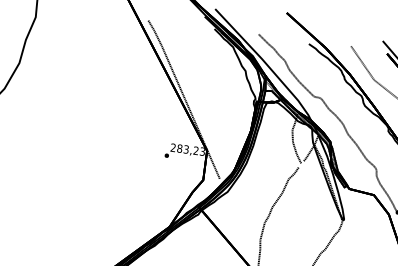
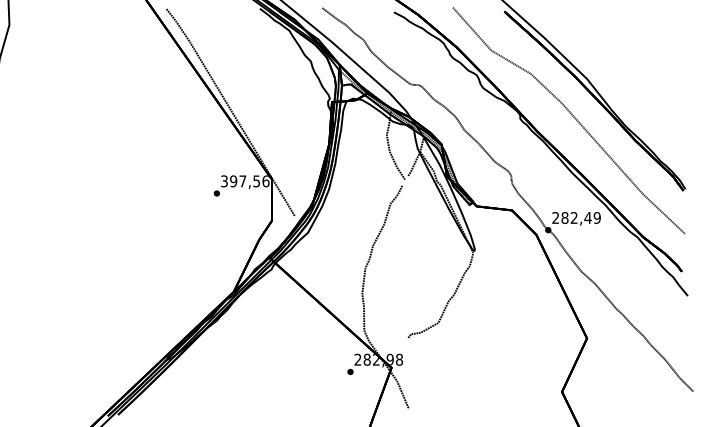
text: (188, 149) -> (245, 181), 283,23 -> 397,56

